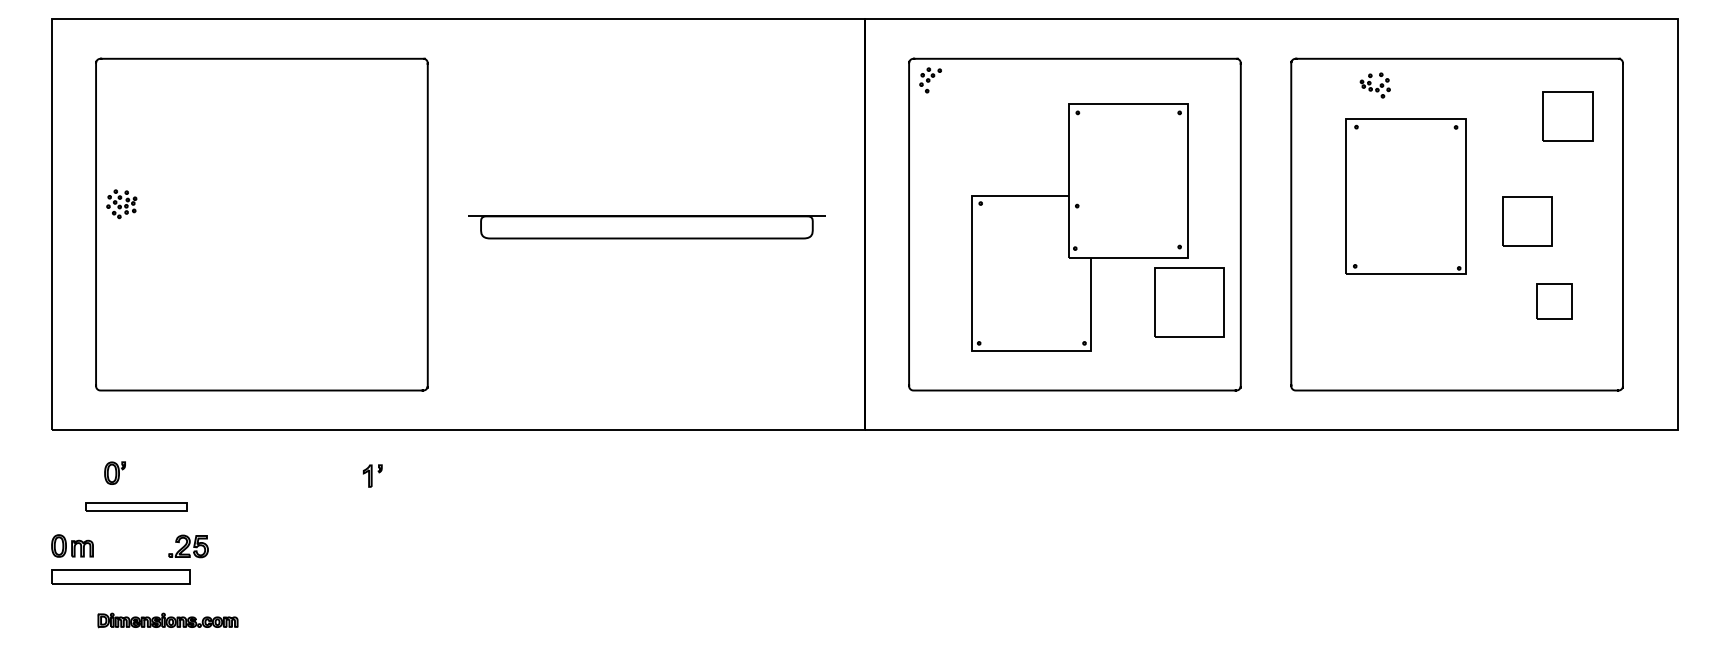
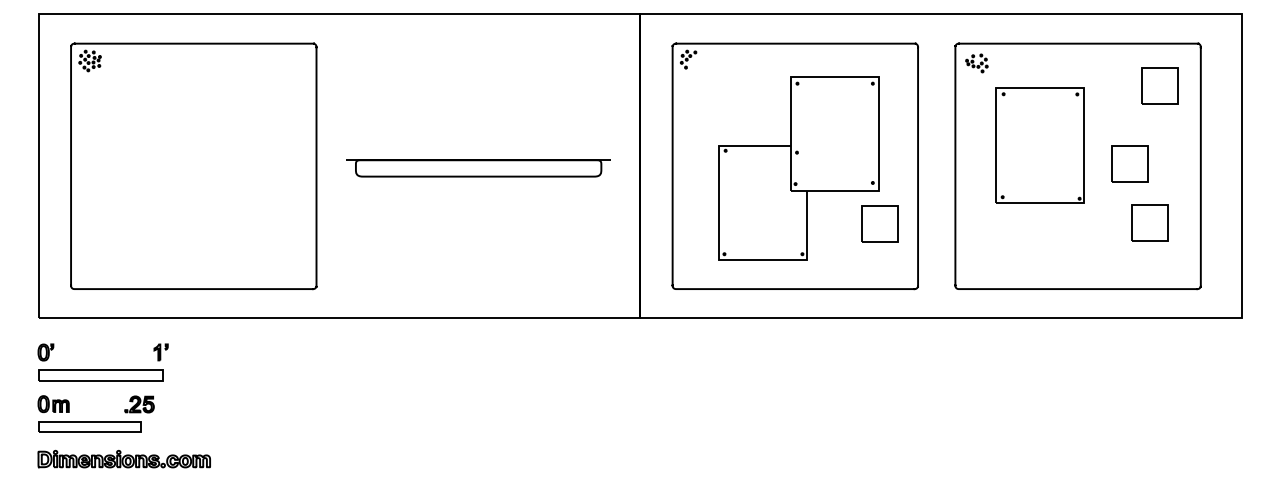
part: (1374, 85) -> (976, 63), moved
part: (121, 204) -> (89, 61), moved
part: (1554, 301) -> (1150, 223), size x1.43
part: (1189, 302) -> (880, 223), size x0.71
part: (114, 472) -> (45, 351), moved
part: (372, 475) -> (160, 351), moved
part: (136, 506) -> (100, 374), size x1.67
part: (167, 620) -> (123, 459), size x1.67

